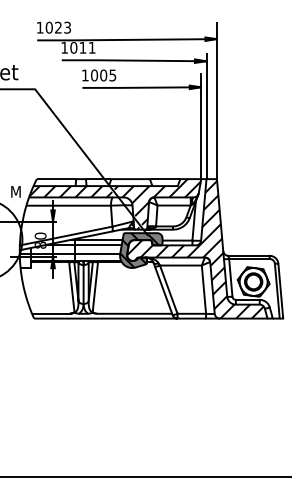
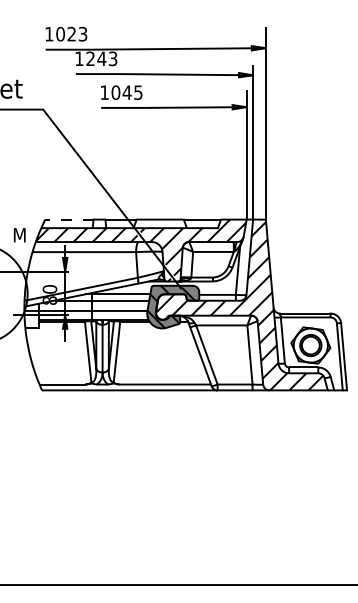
text: (82, 47) -> (101, 58), 1011 -> 1243
text: (103, 75) -> (126, 92), 1005 -> 1045
line: (55, 179) -> (68, 219), solid -> dashed

